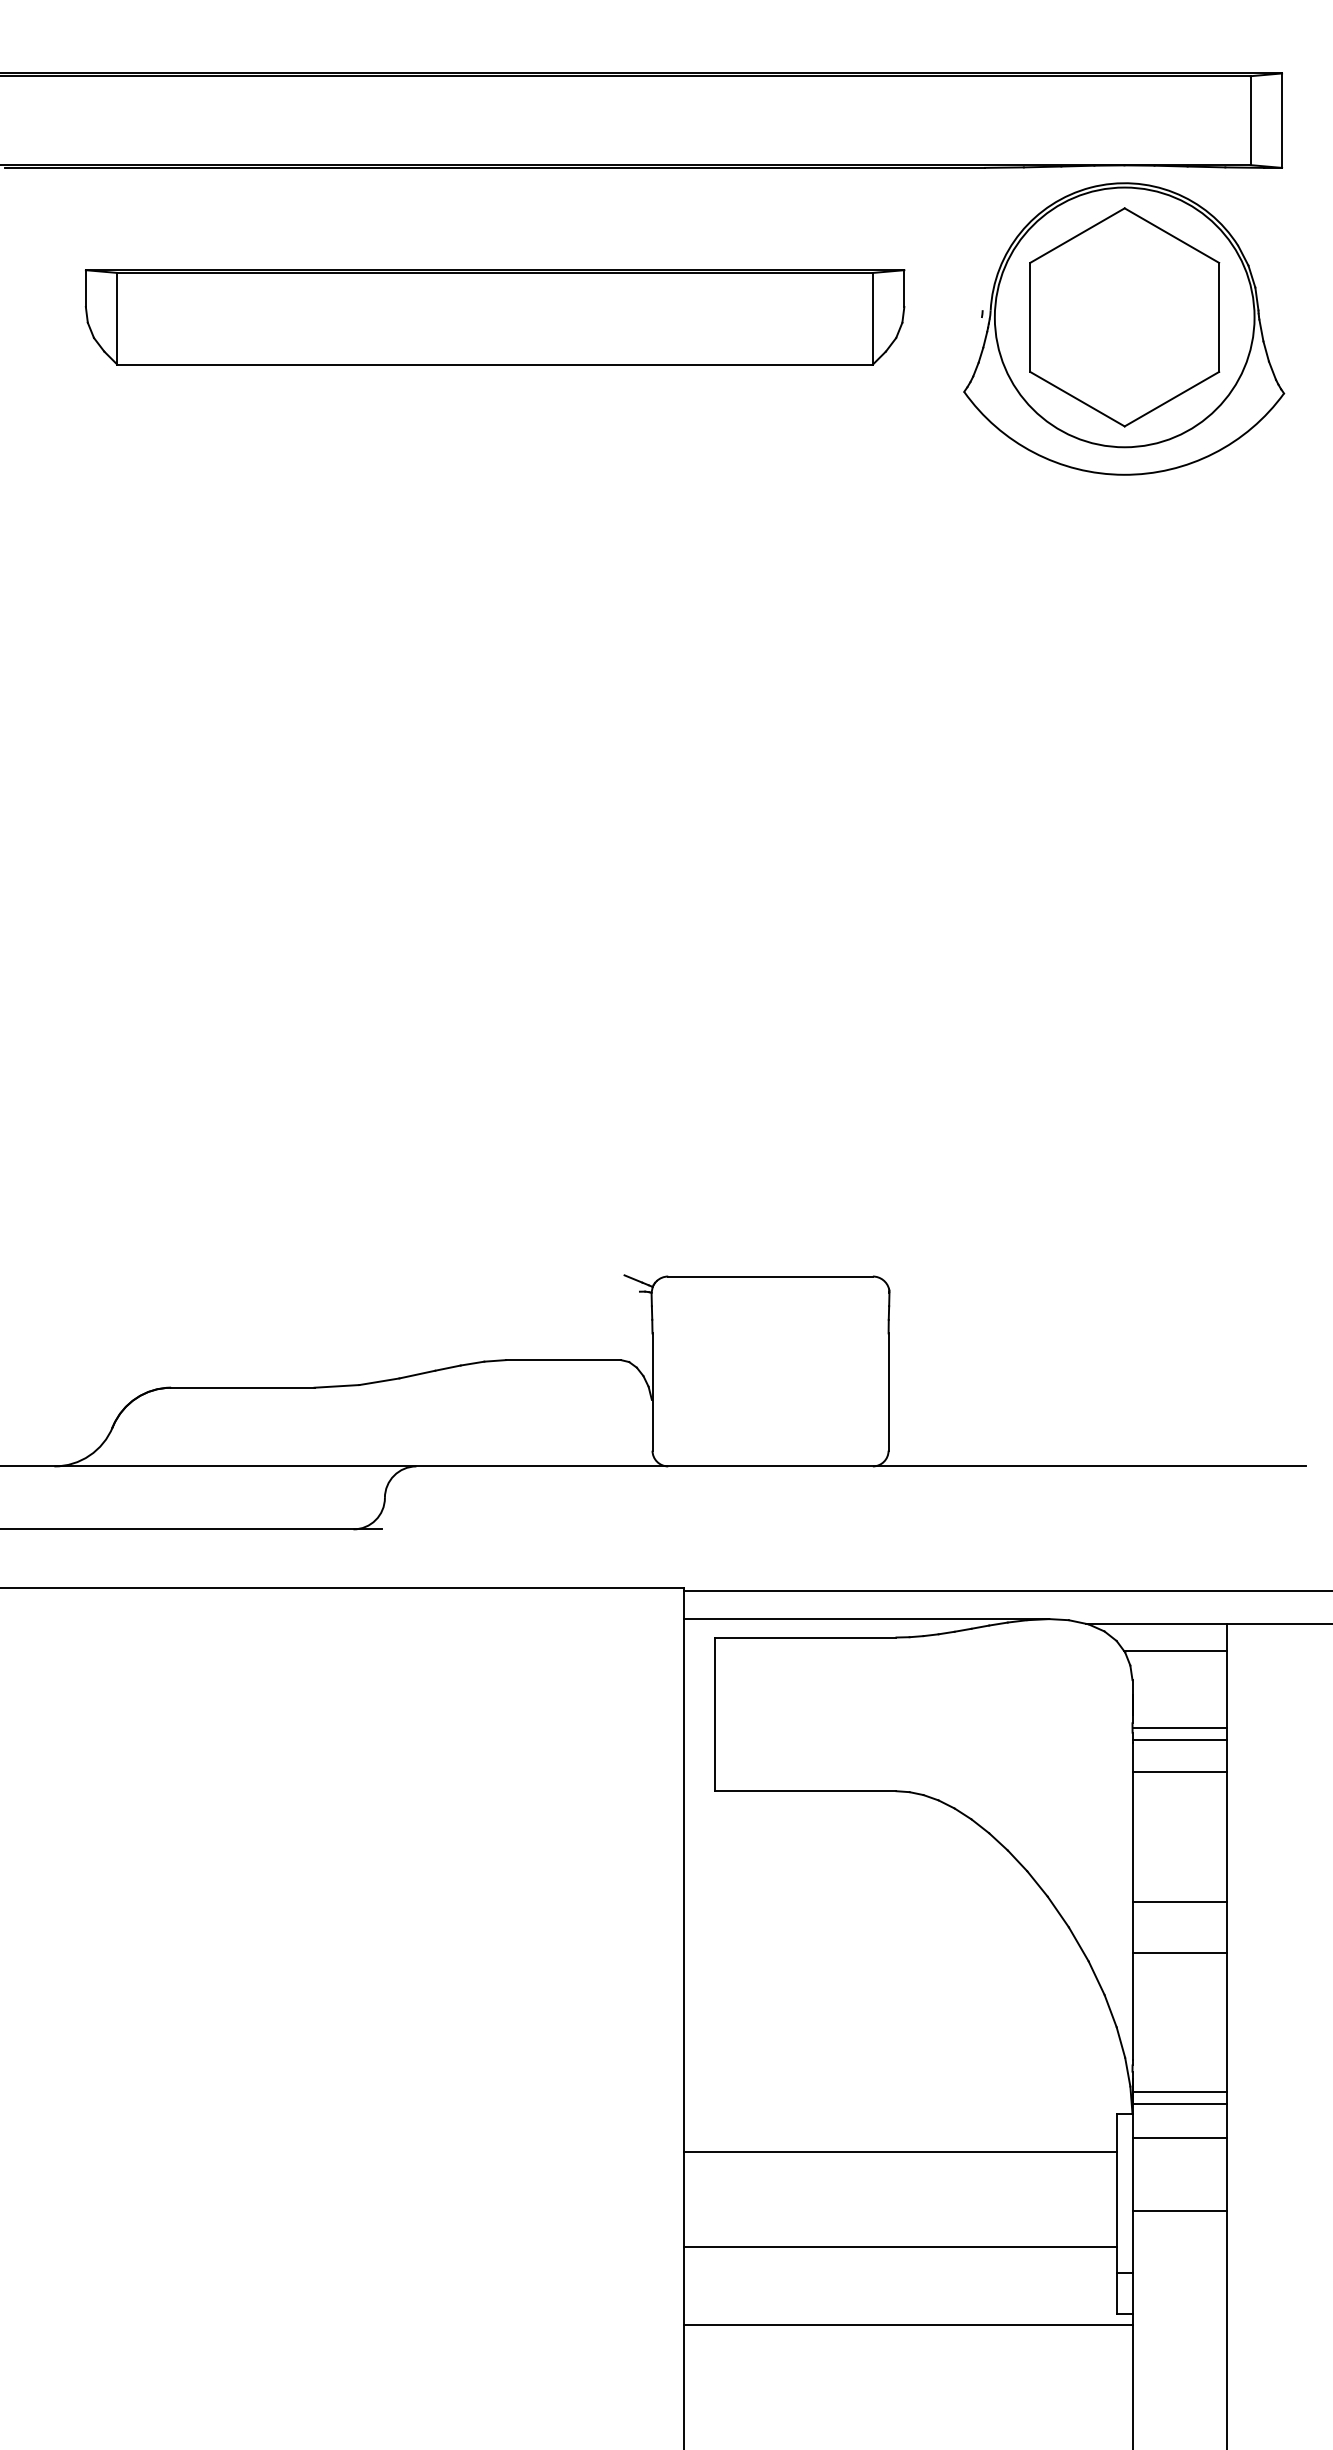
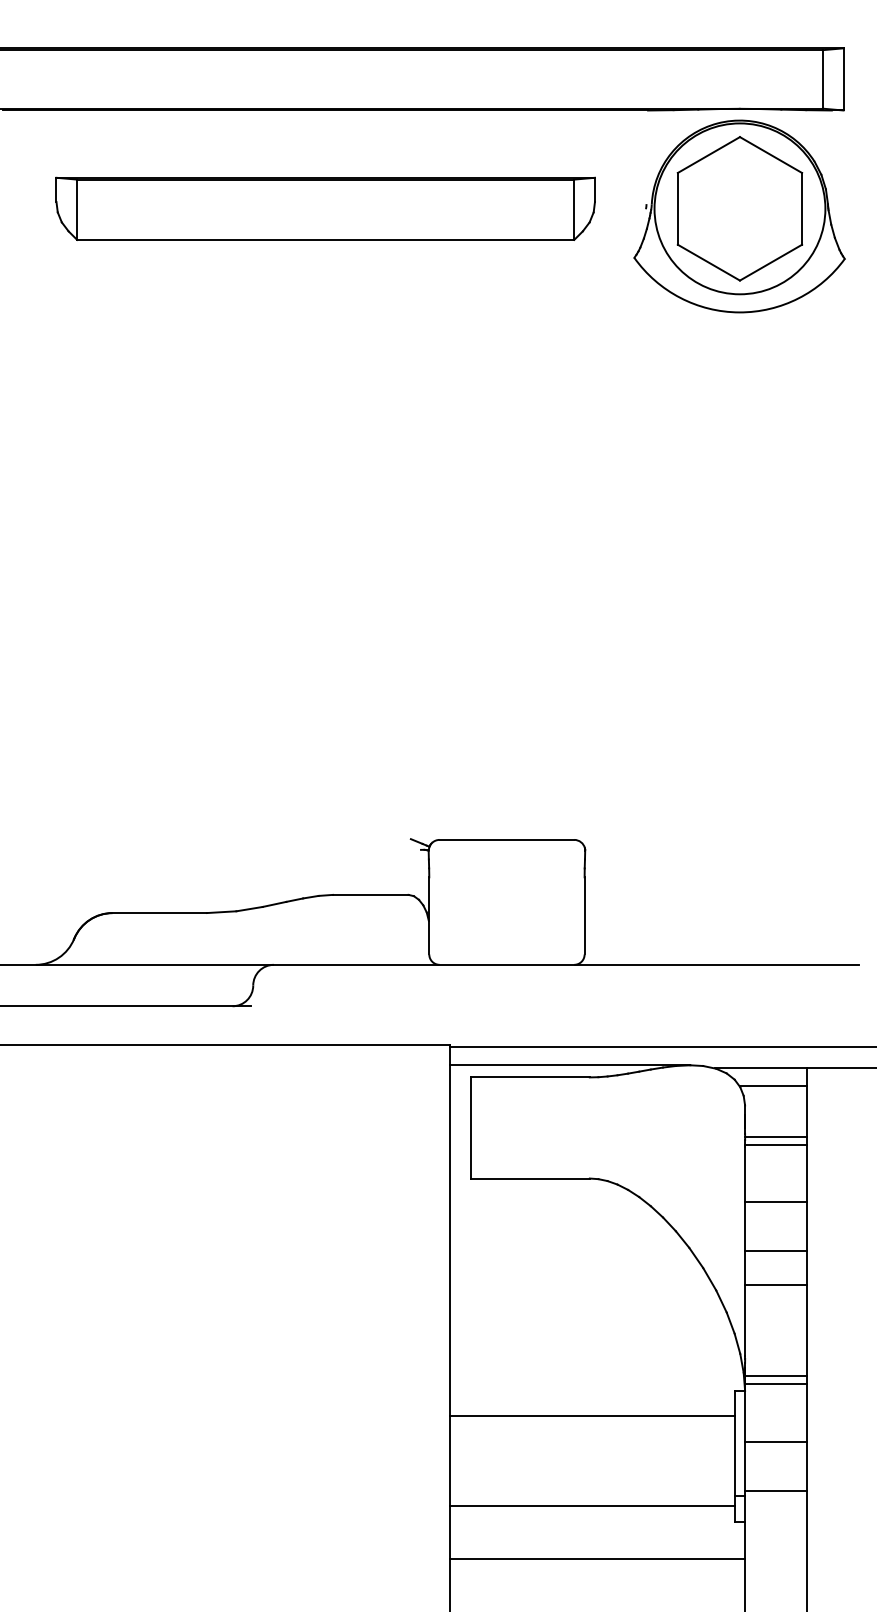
line: (1180, 1772) -> (776, 1202), moved
line: (1180, 2137) -> (776, 1441), moved
line: (1180, 2210) -> (776, 1490), moved
line: (900, 2247) -> (592, 1506), moved
line: (908, 2324) -> (597, 1558), moved

